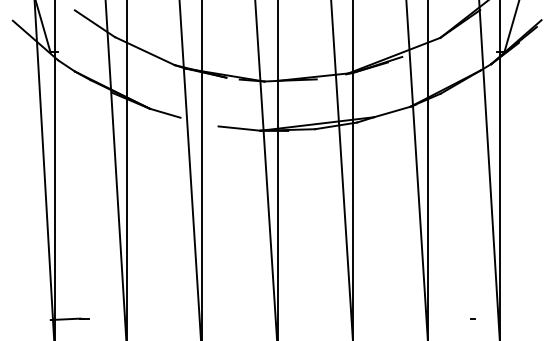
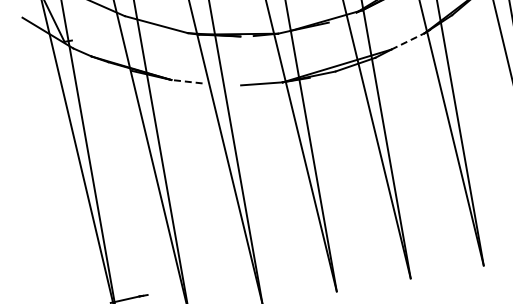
line: (392, 112) -> (408, 41), solid -> dashed
line: (165, 113) -> (187, 81), solid -> dashed

